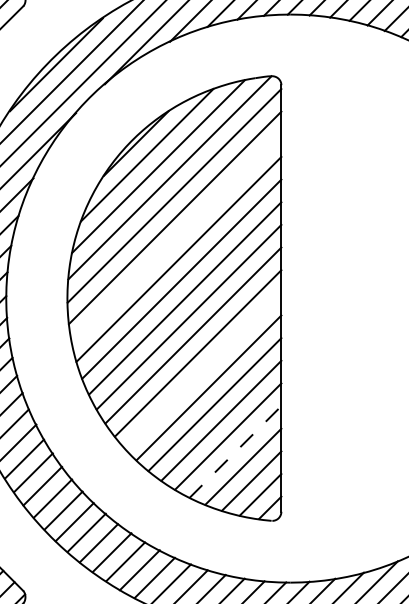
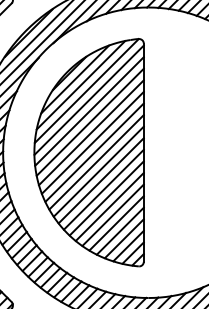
line: (175, 237) -> (89, 121), added
line: (202, 370) -> (103, 189), added
line: (235, 450) -> (120, 230), dashed -> solid

